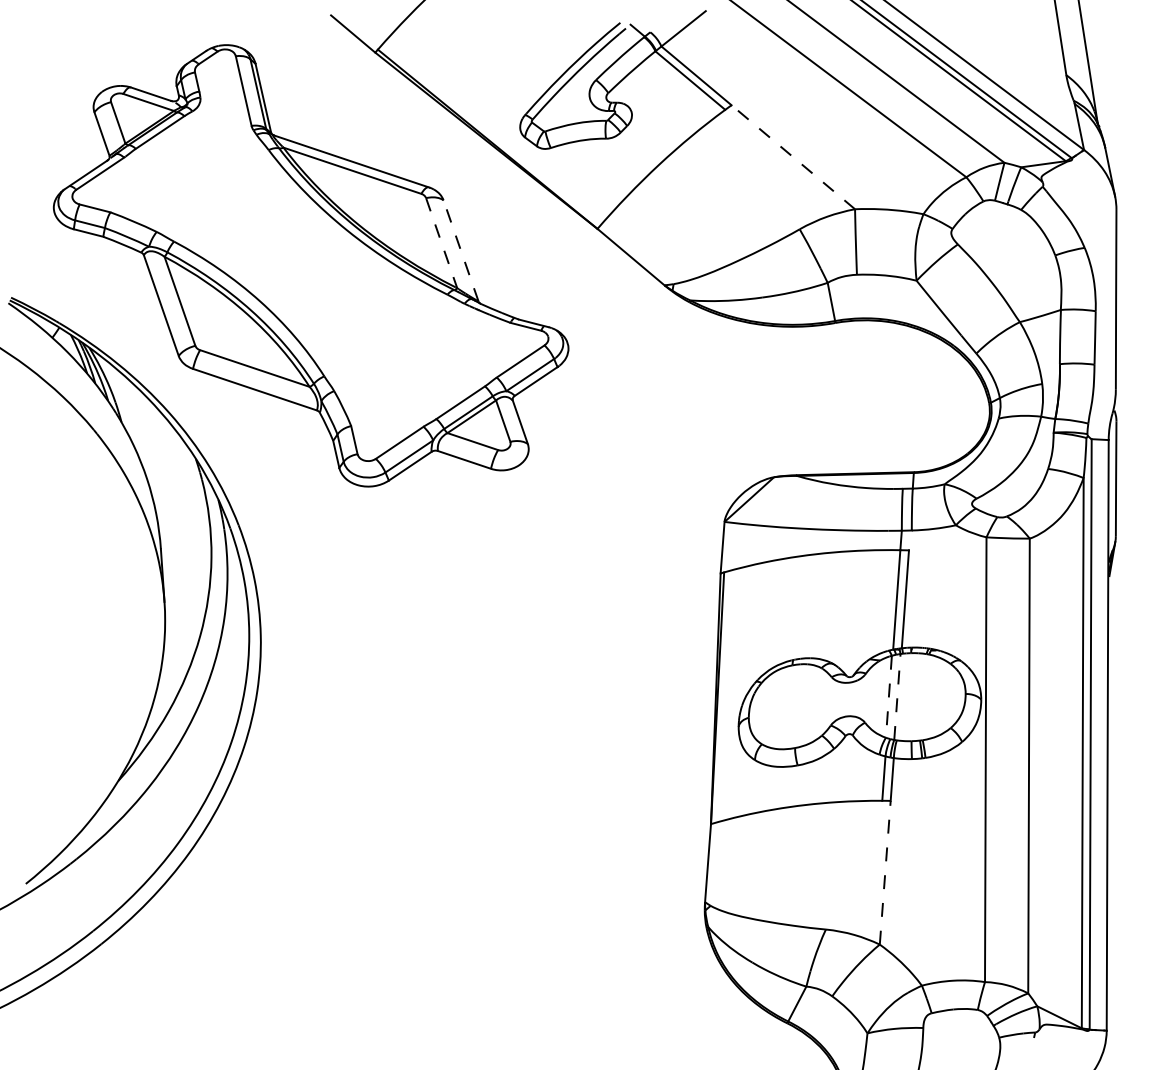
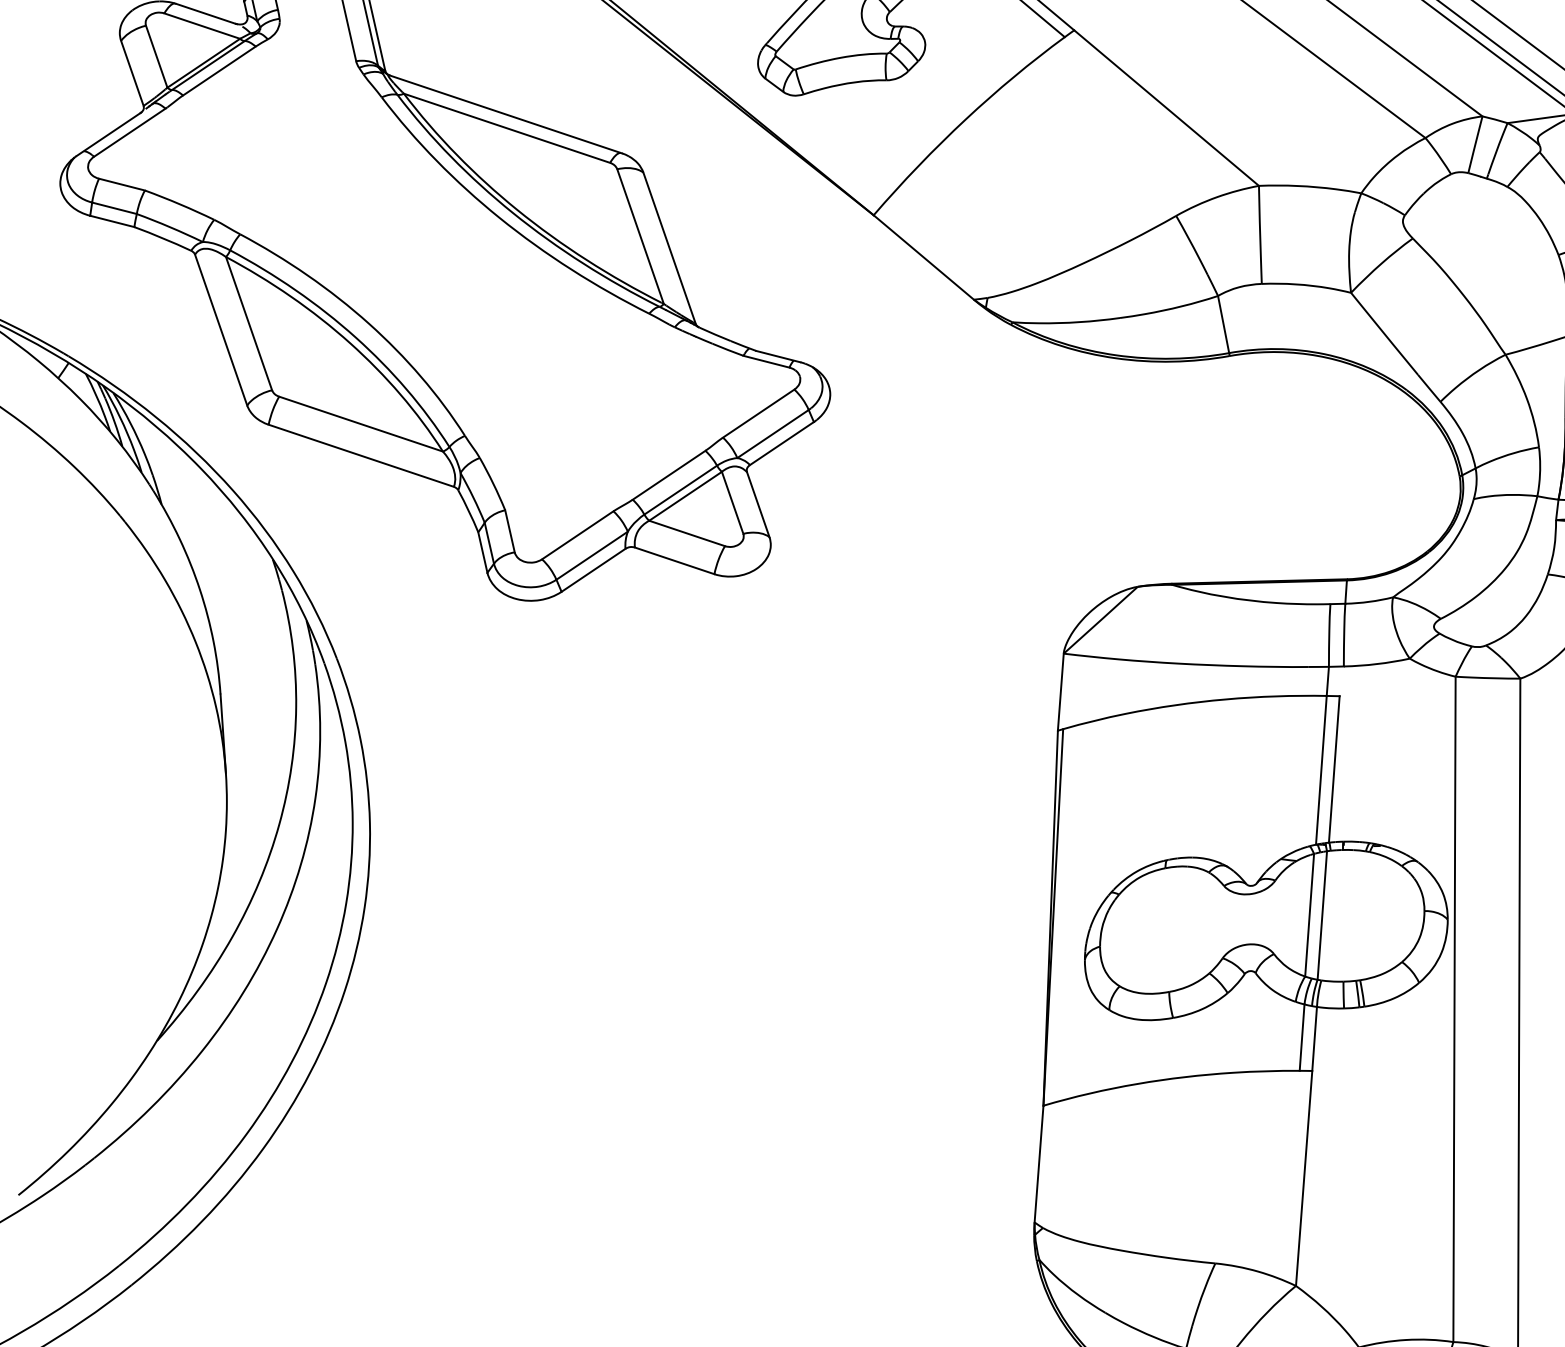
line: (793, 157) -> (1166, 108), dashed -> solid
line: (441, 243) -> (640, 237), dashed -> solid
line: (460, 250) -> (668, 247), dashed -> solid
line: (897, 696) -> (1322, 914), dashed -> solid
line: (888, 697) -> (1309, 916), dashed -> solid
line: (885, 872) -> (1304, 1178), dashed -> solid

